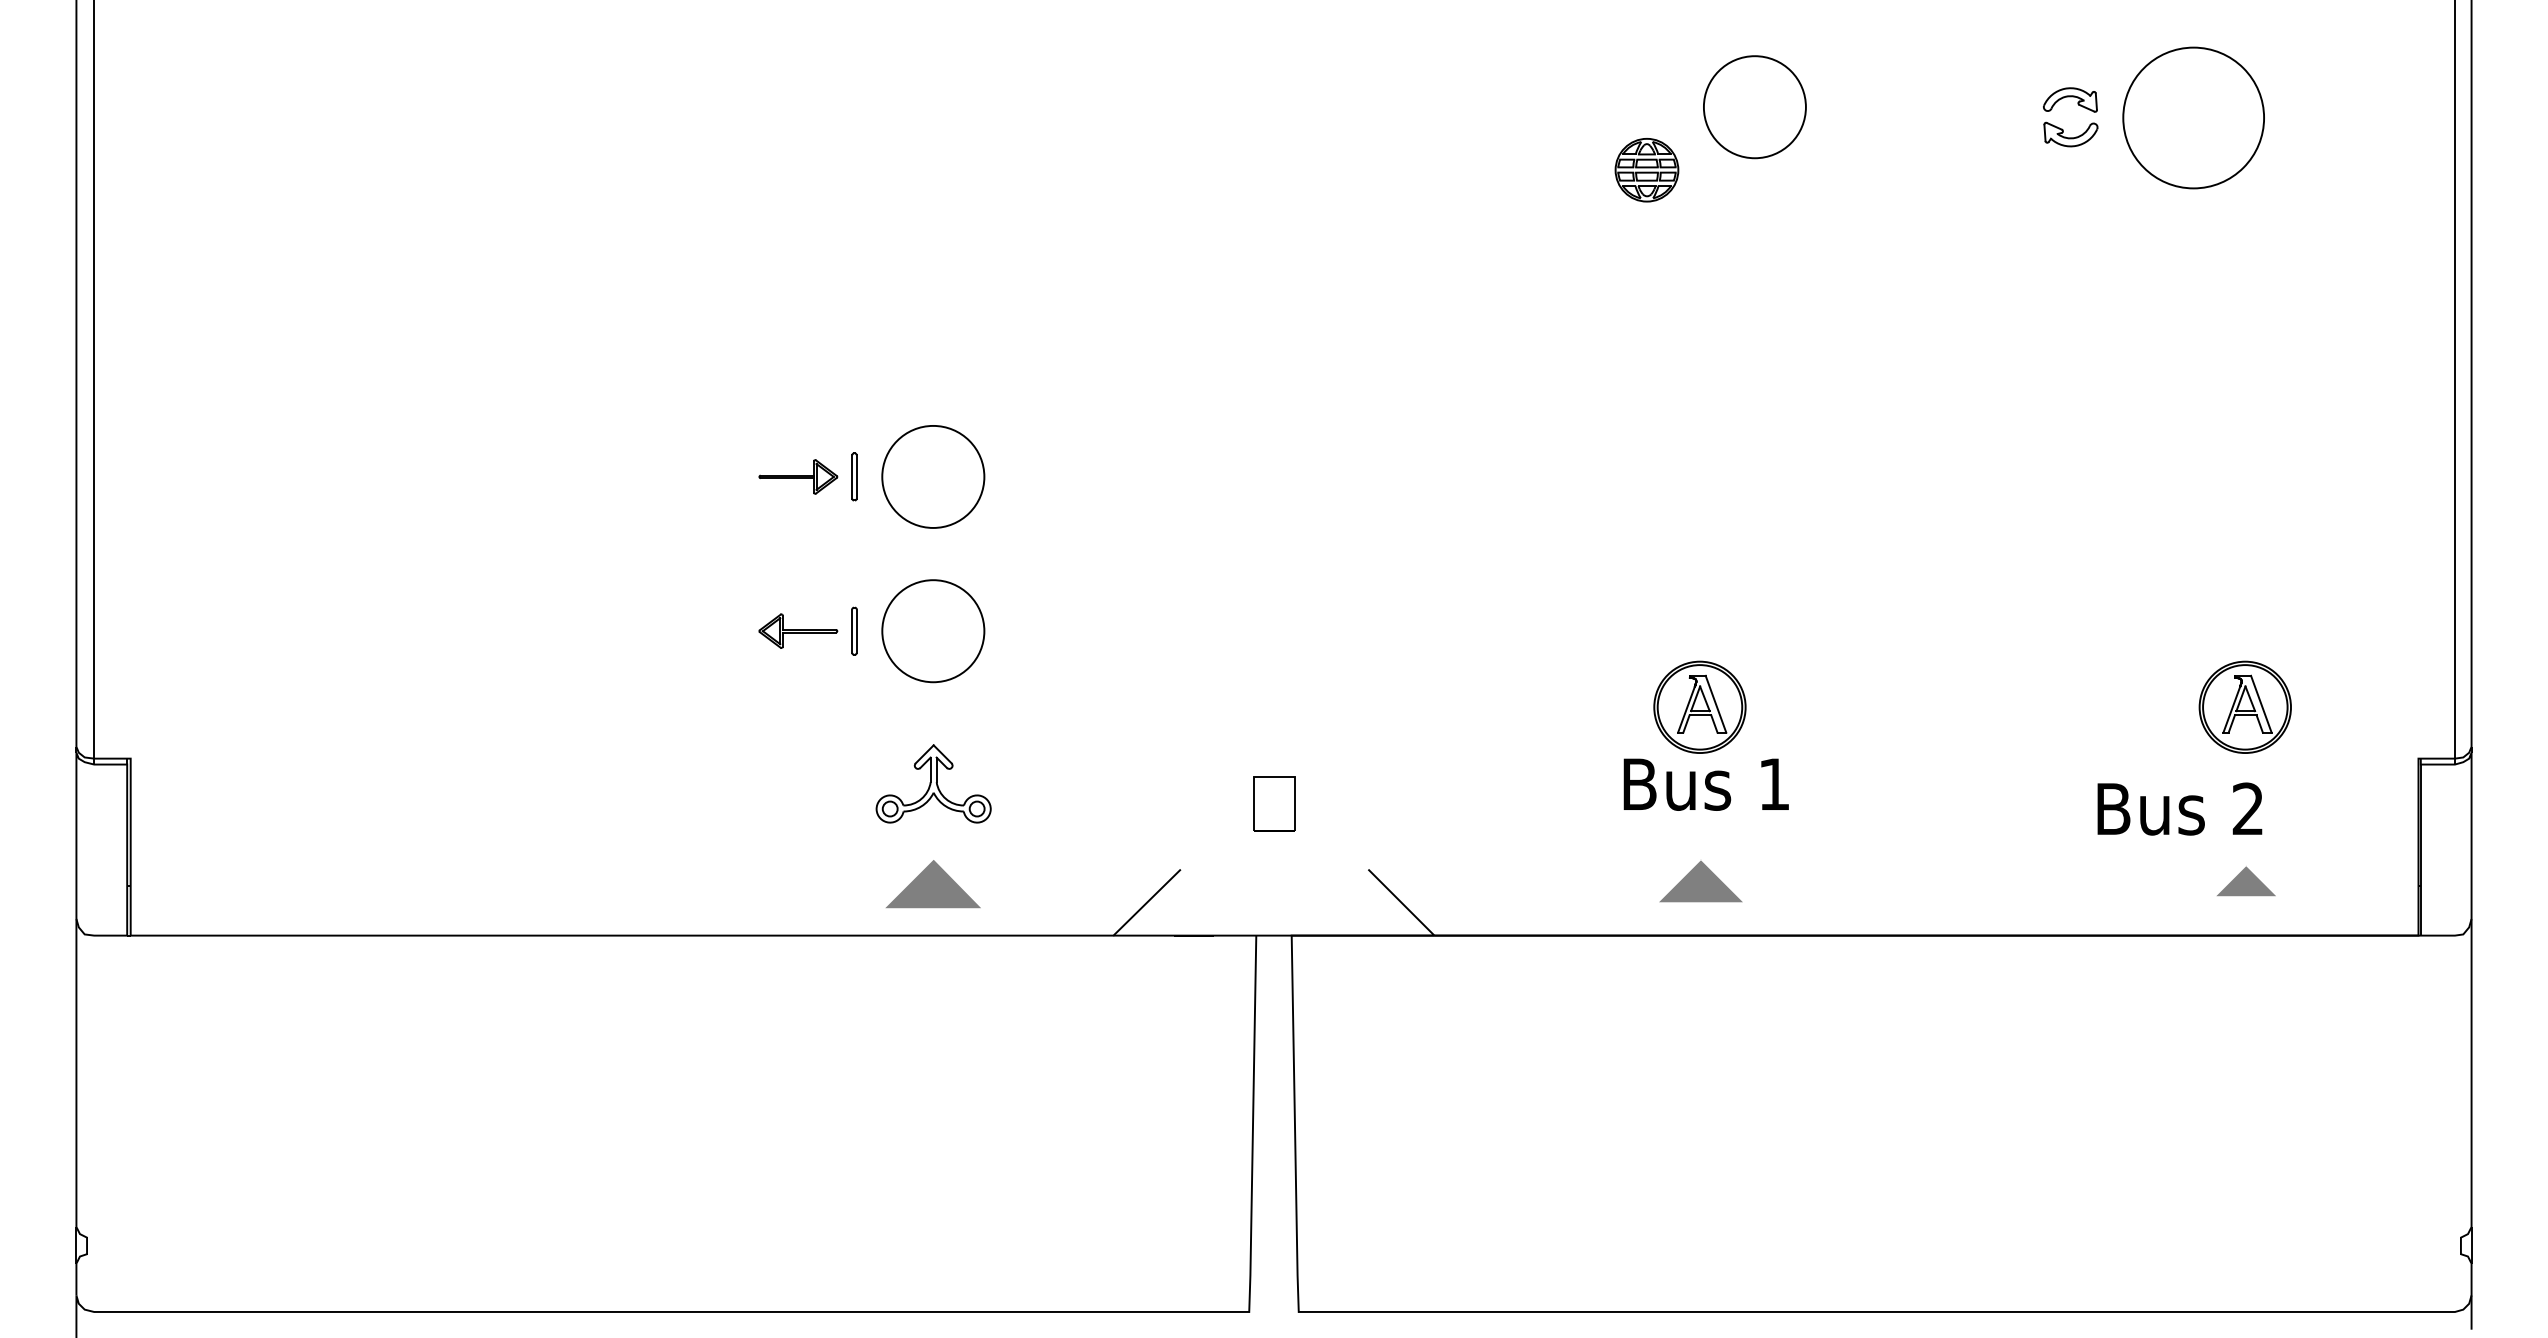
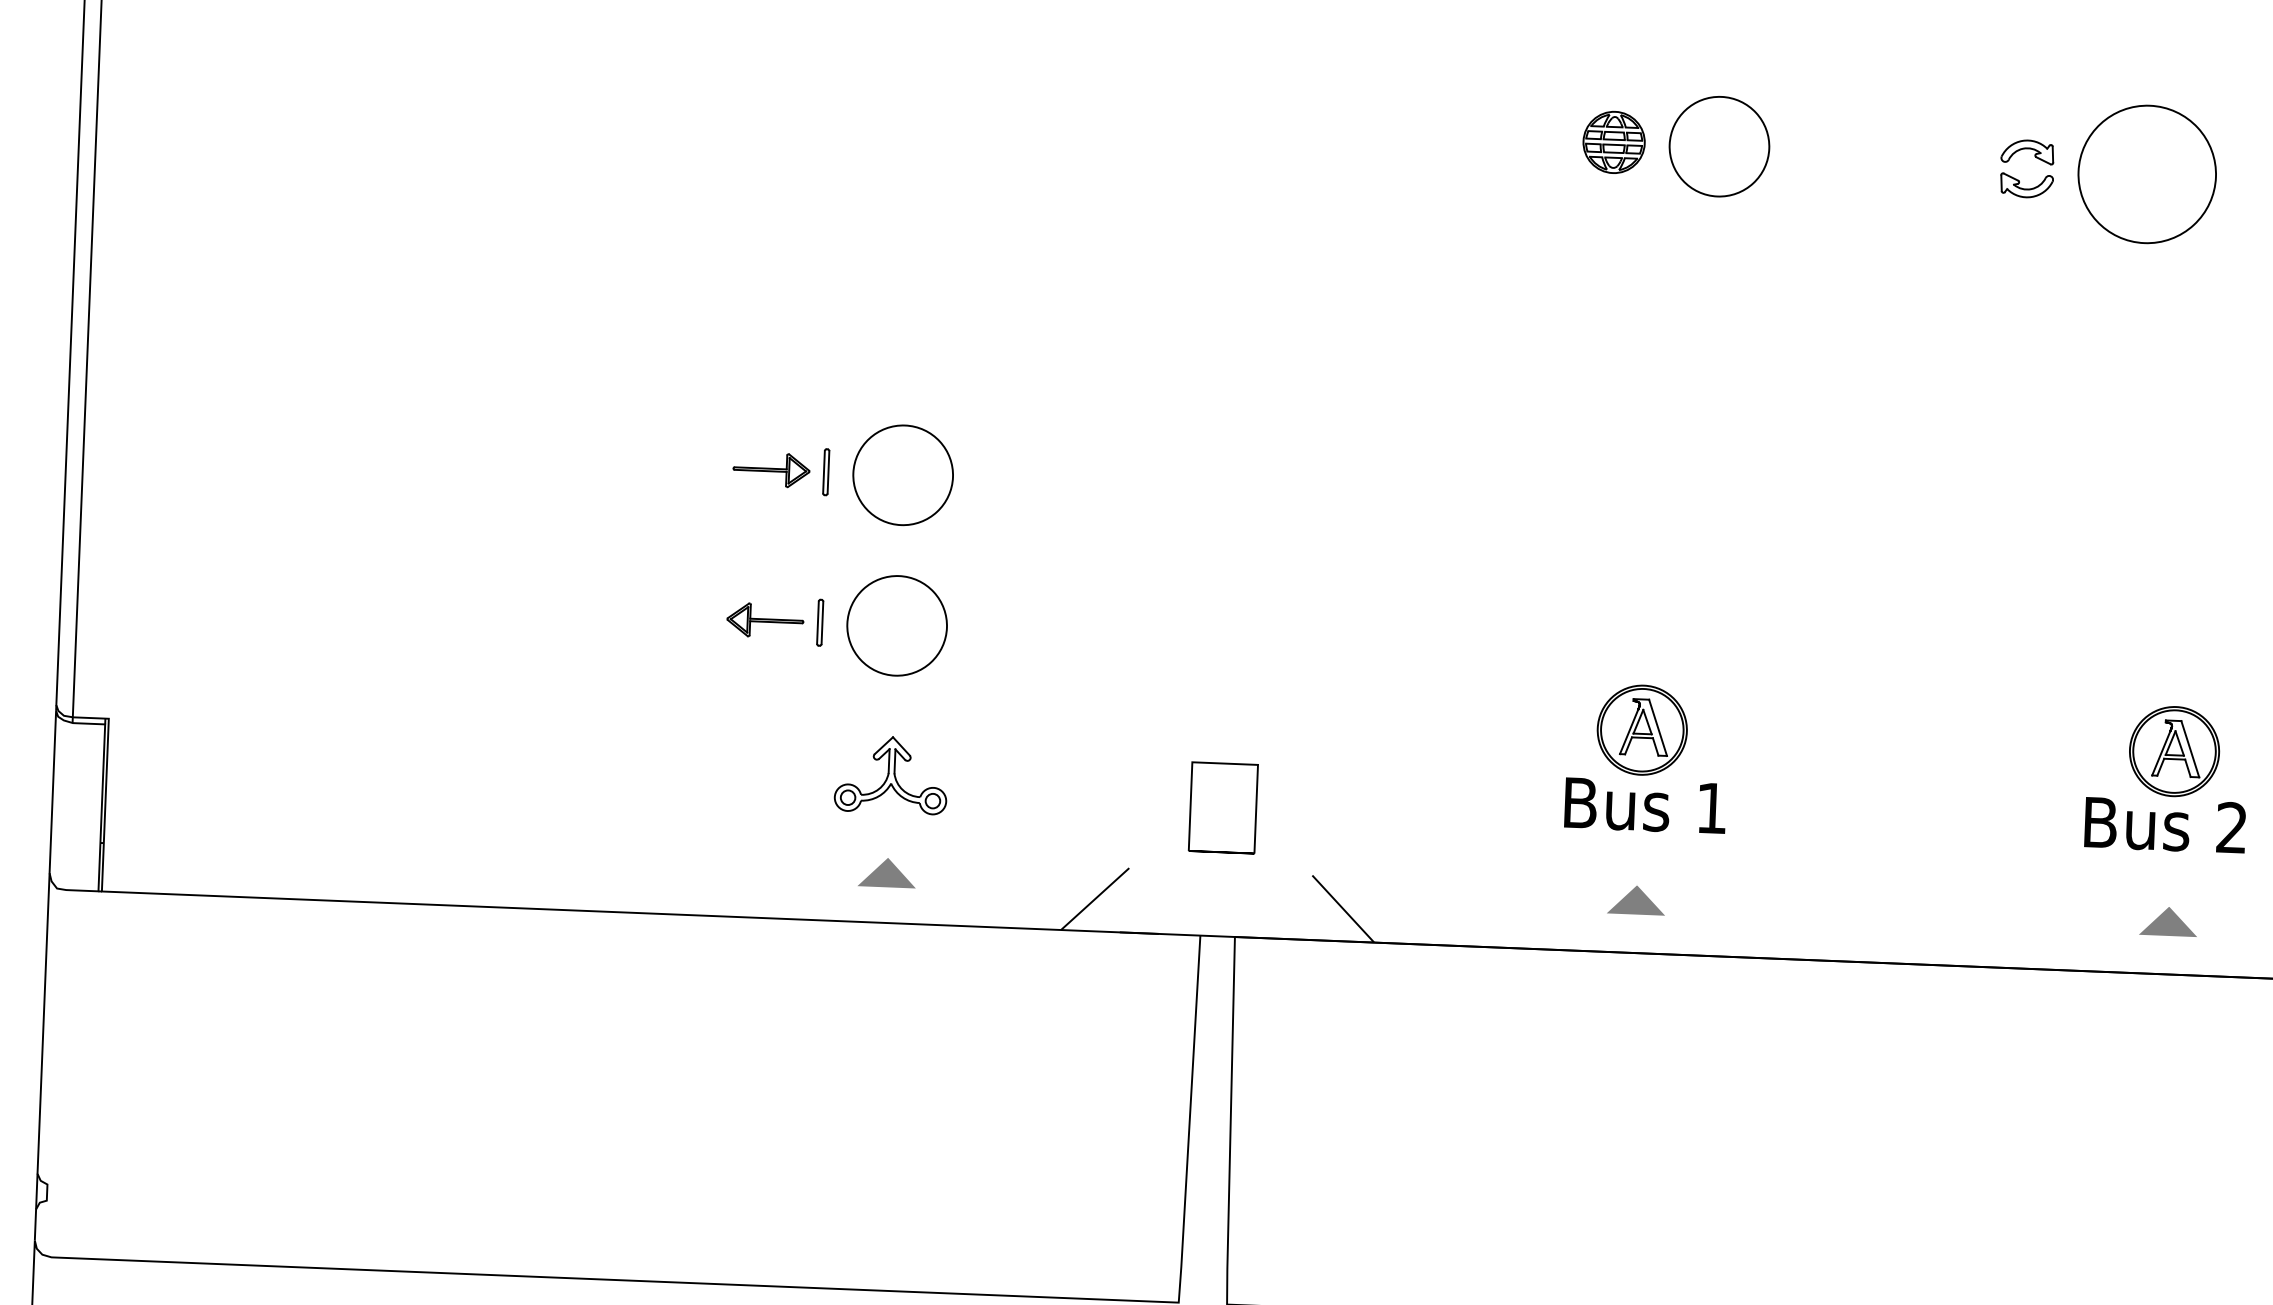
part: (1646, 170) -> (1613, 142), moved
part: (1274, 803) -> (1223, 807), size x1.67
text: (2179, 808) -> (2164, 824), moved
part: (1700, 880) -> (1636, 899), size x0.71
part: (933, 883) -> (887, 872), size x0.62

